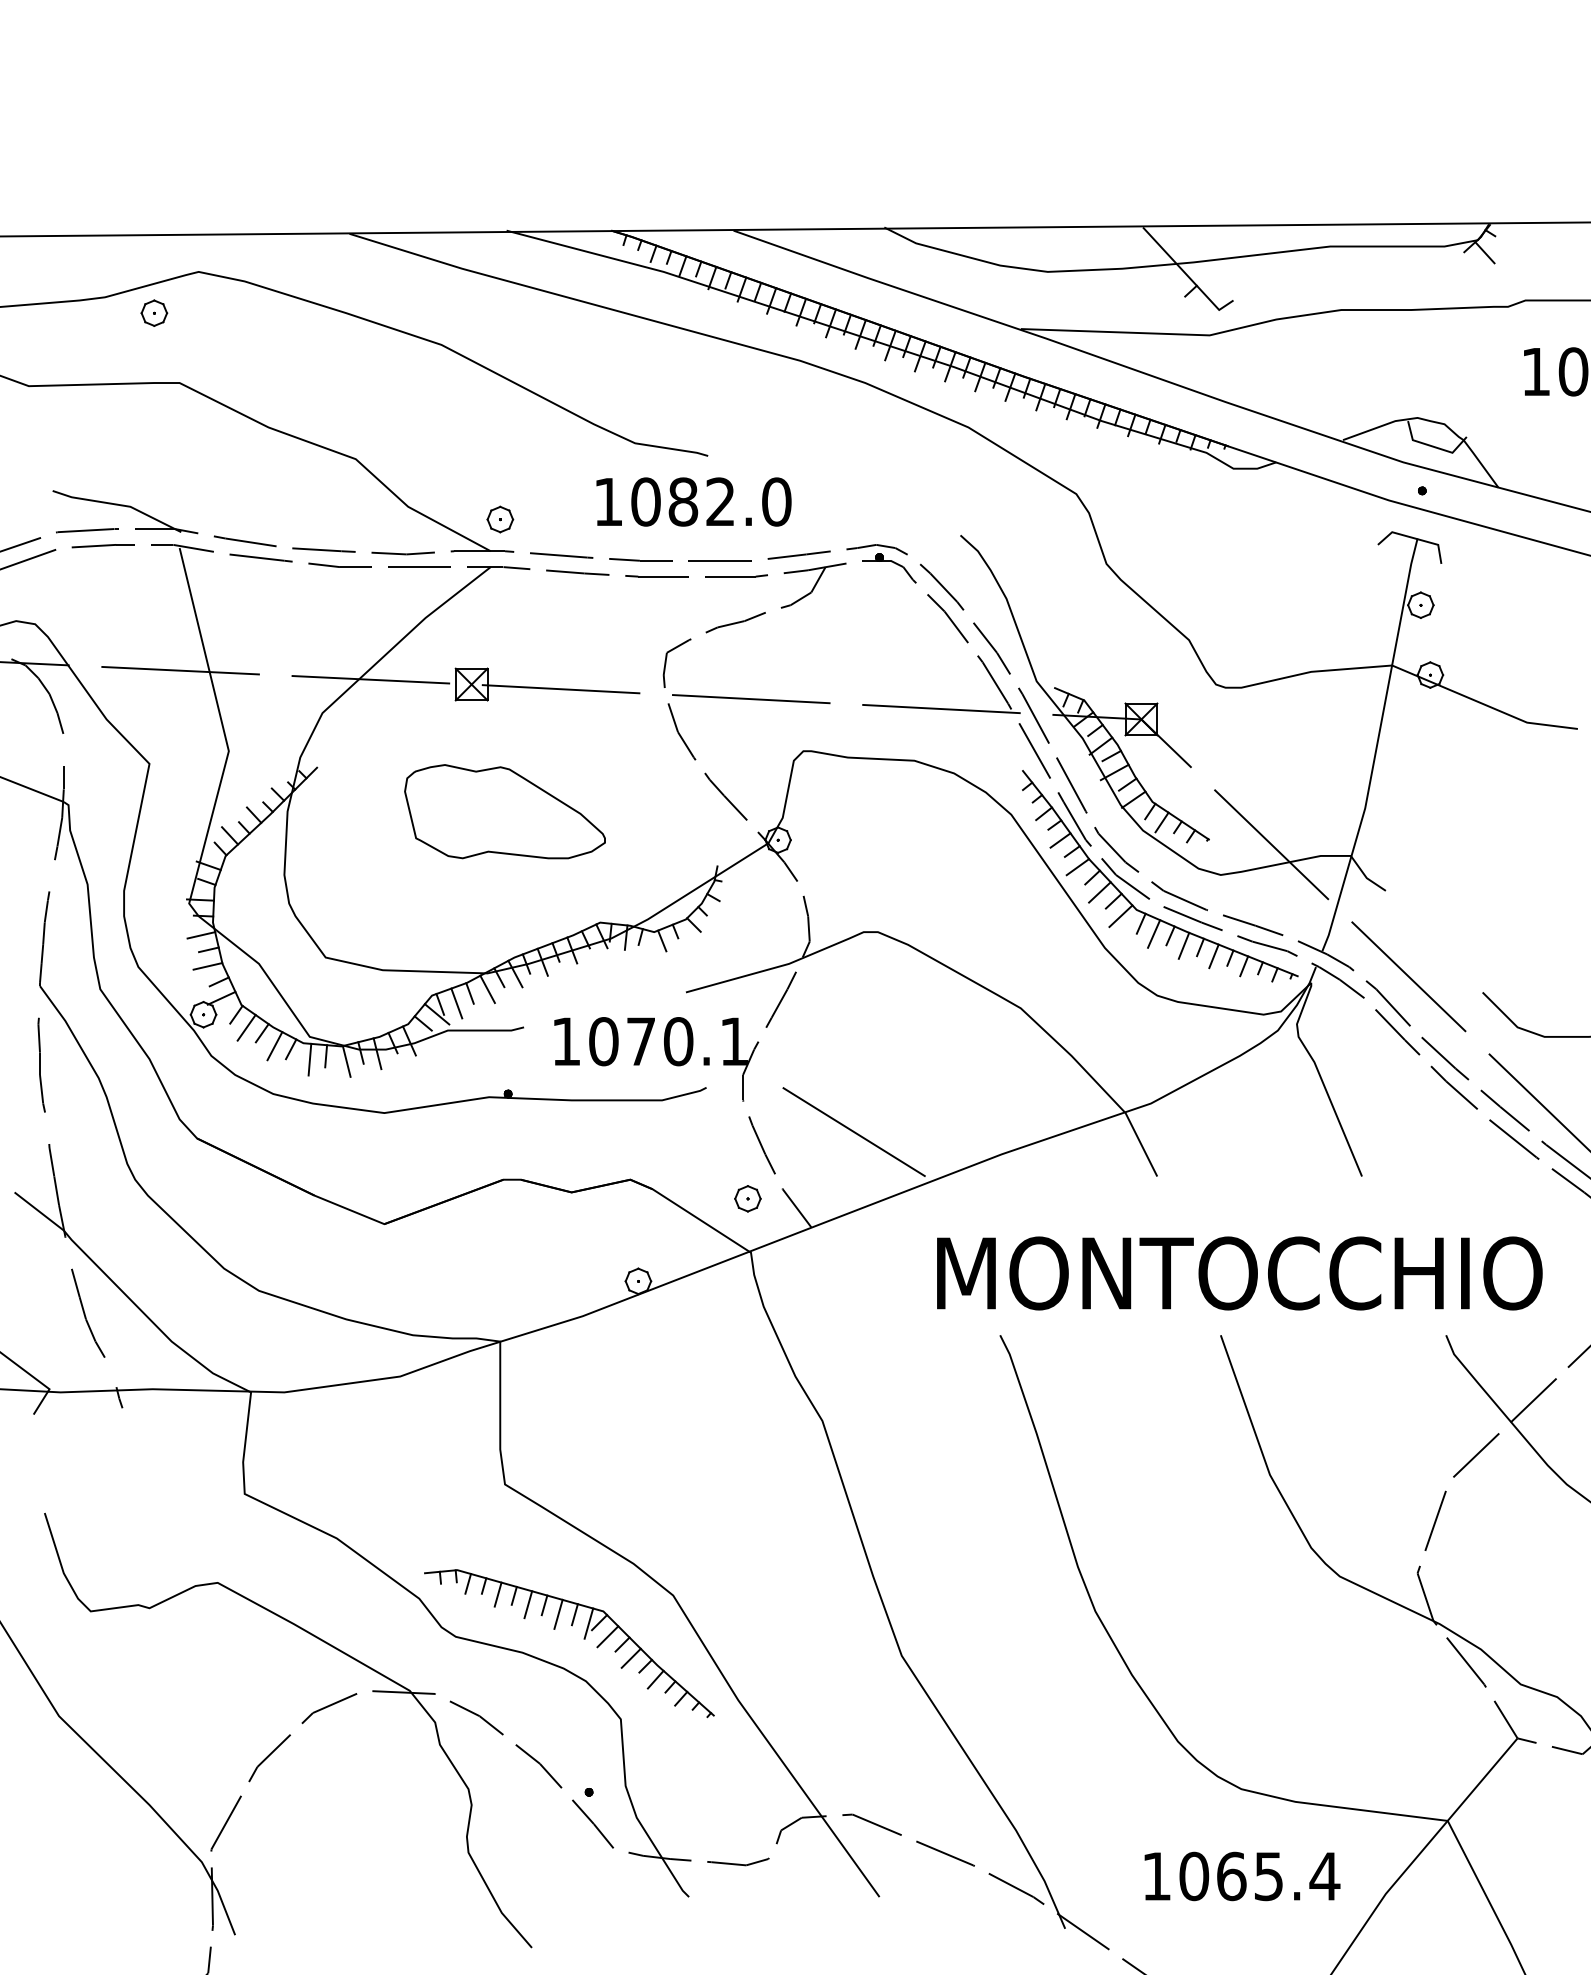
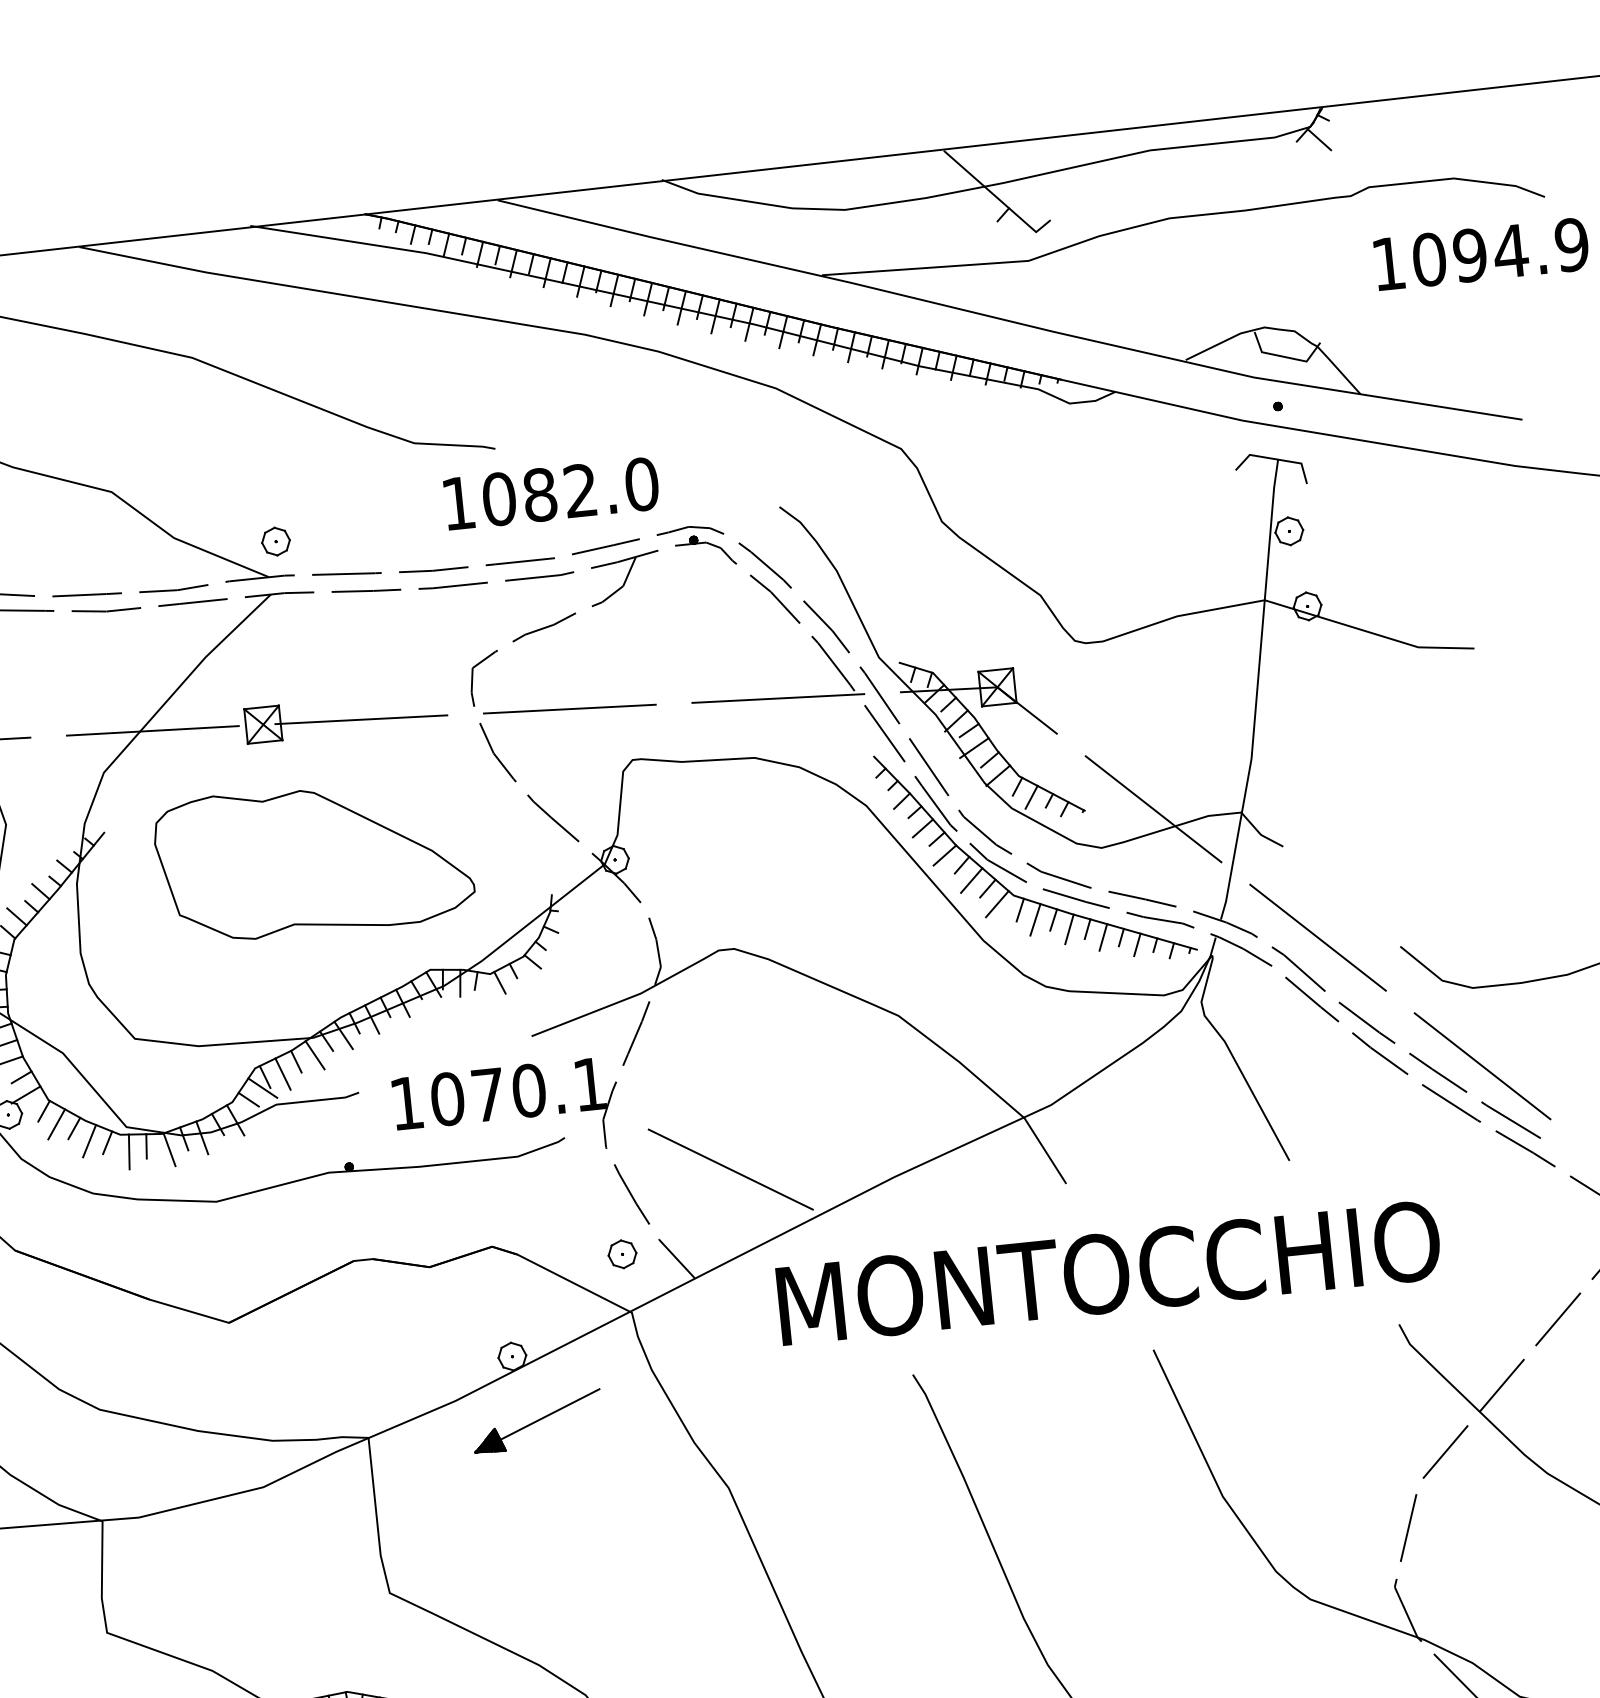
text: (693, 501) -> (551, 493), moved
part: (504, 811) -> (313, 859), size x1.43
text: (1239, 1273) -> (1108, 1273), moved
part: (654, 1342) -> (536, 1421), added

